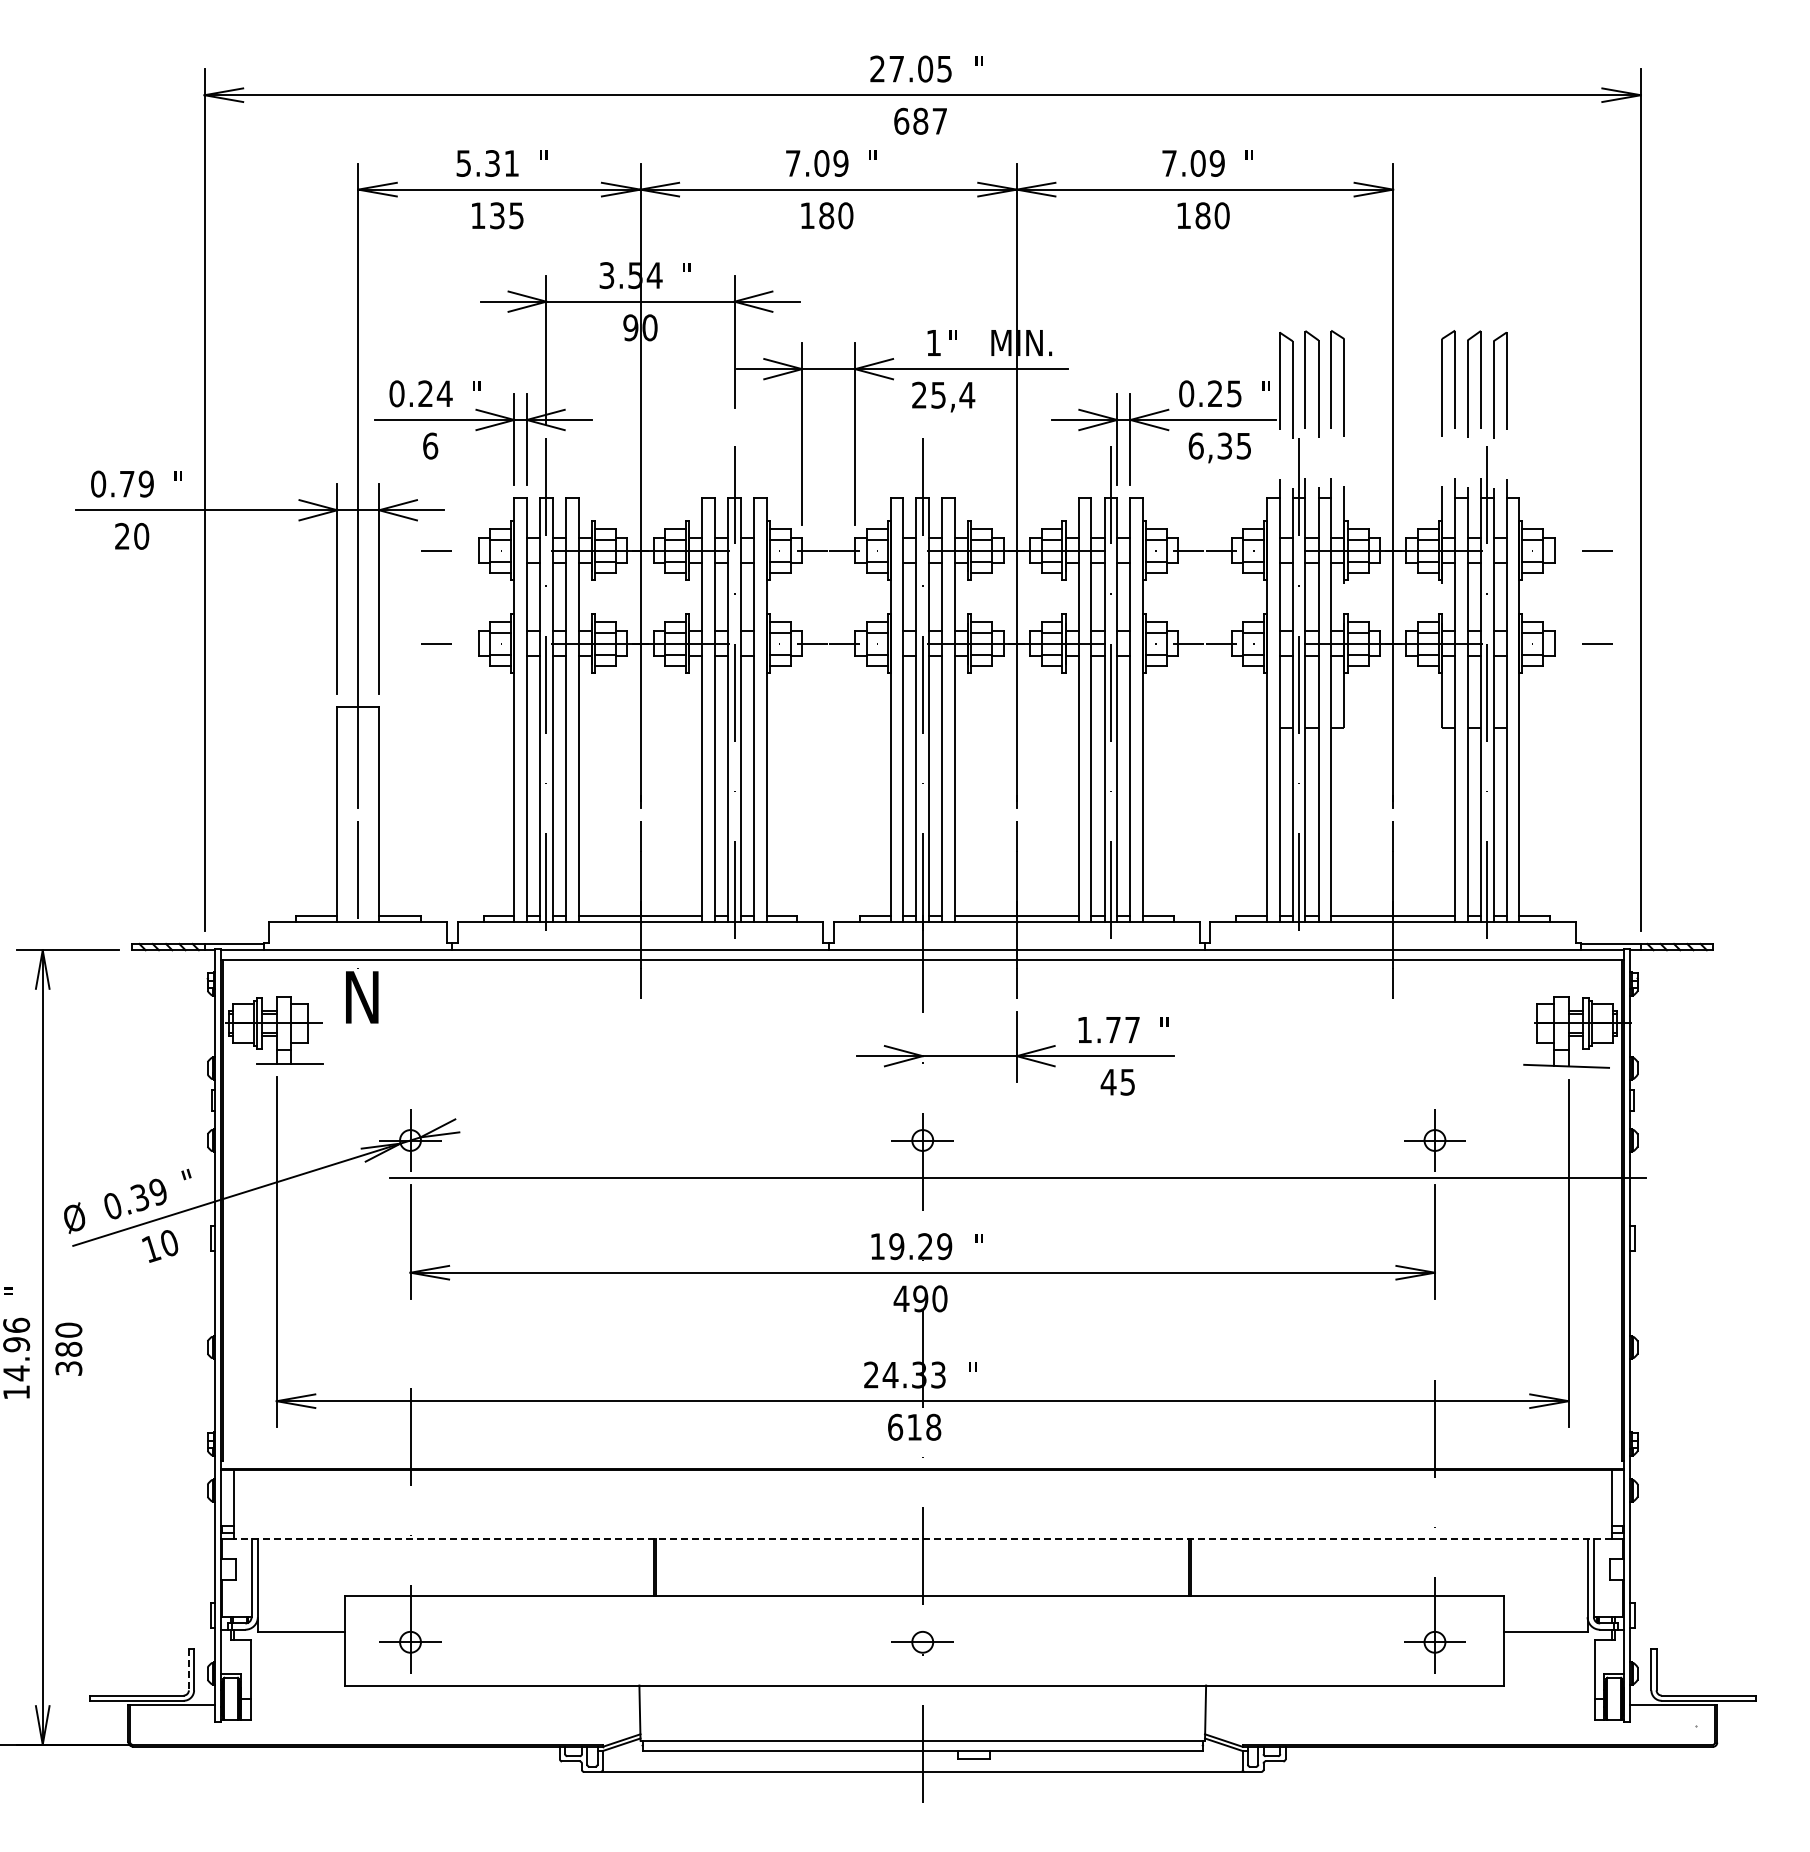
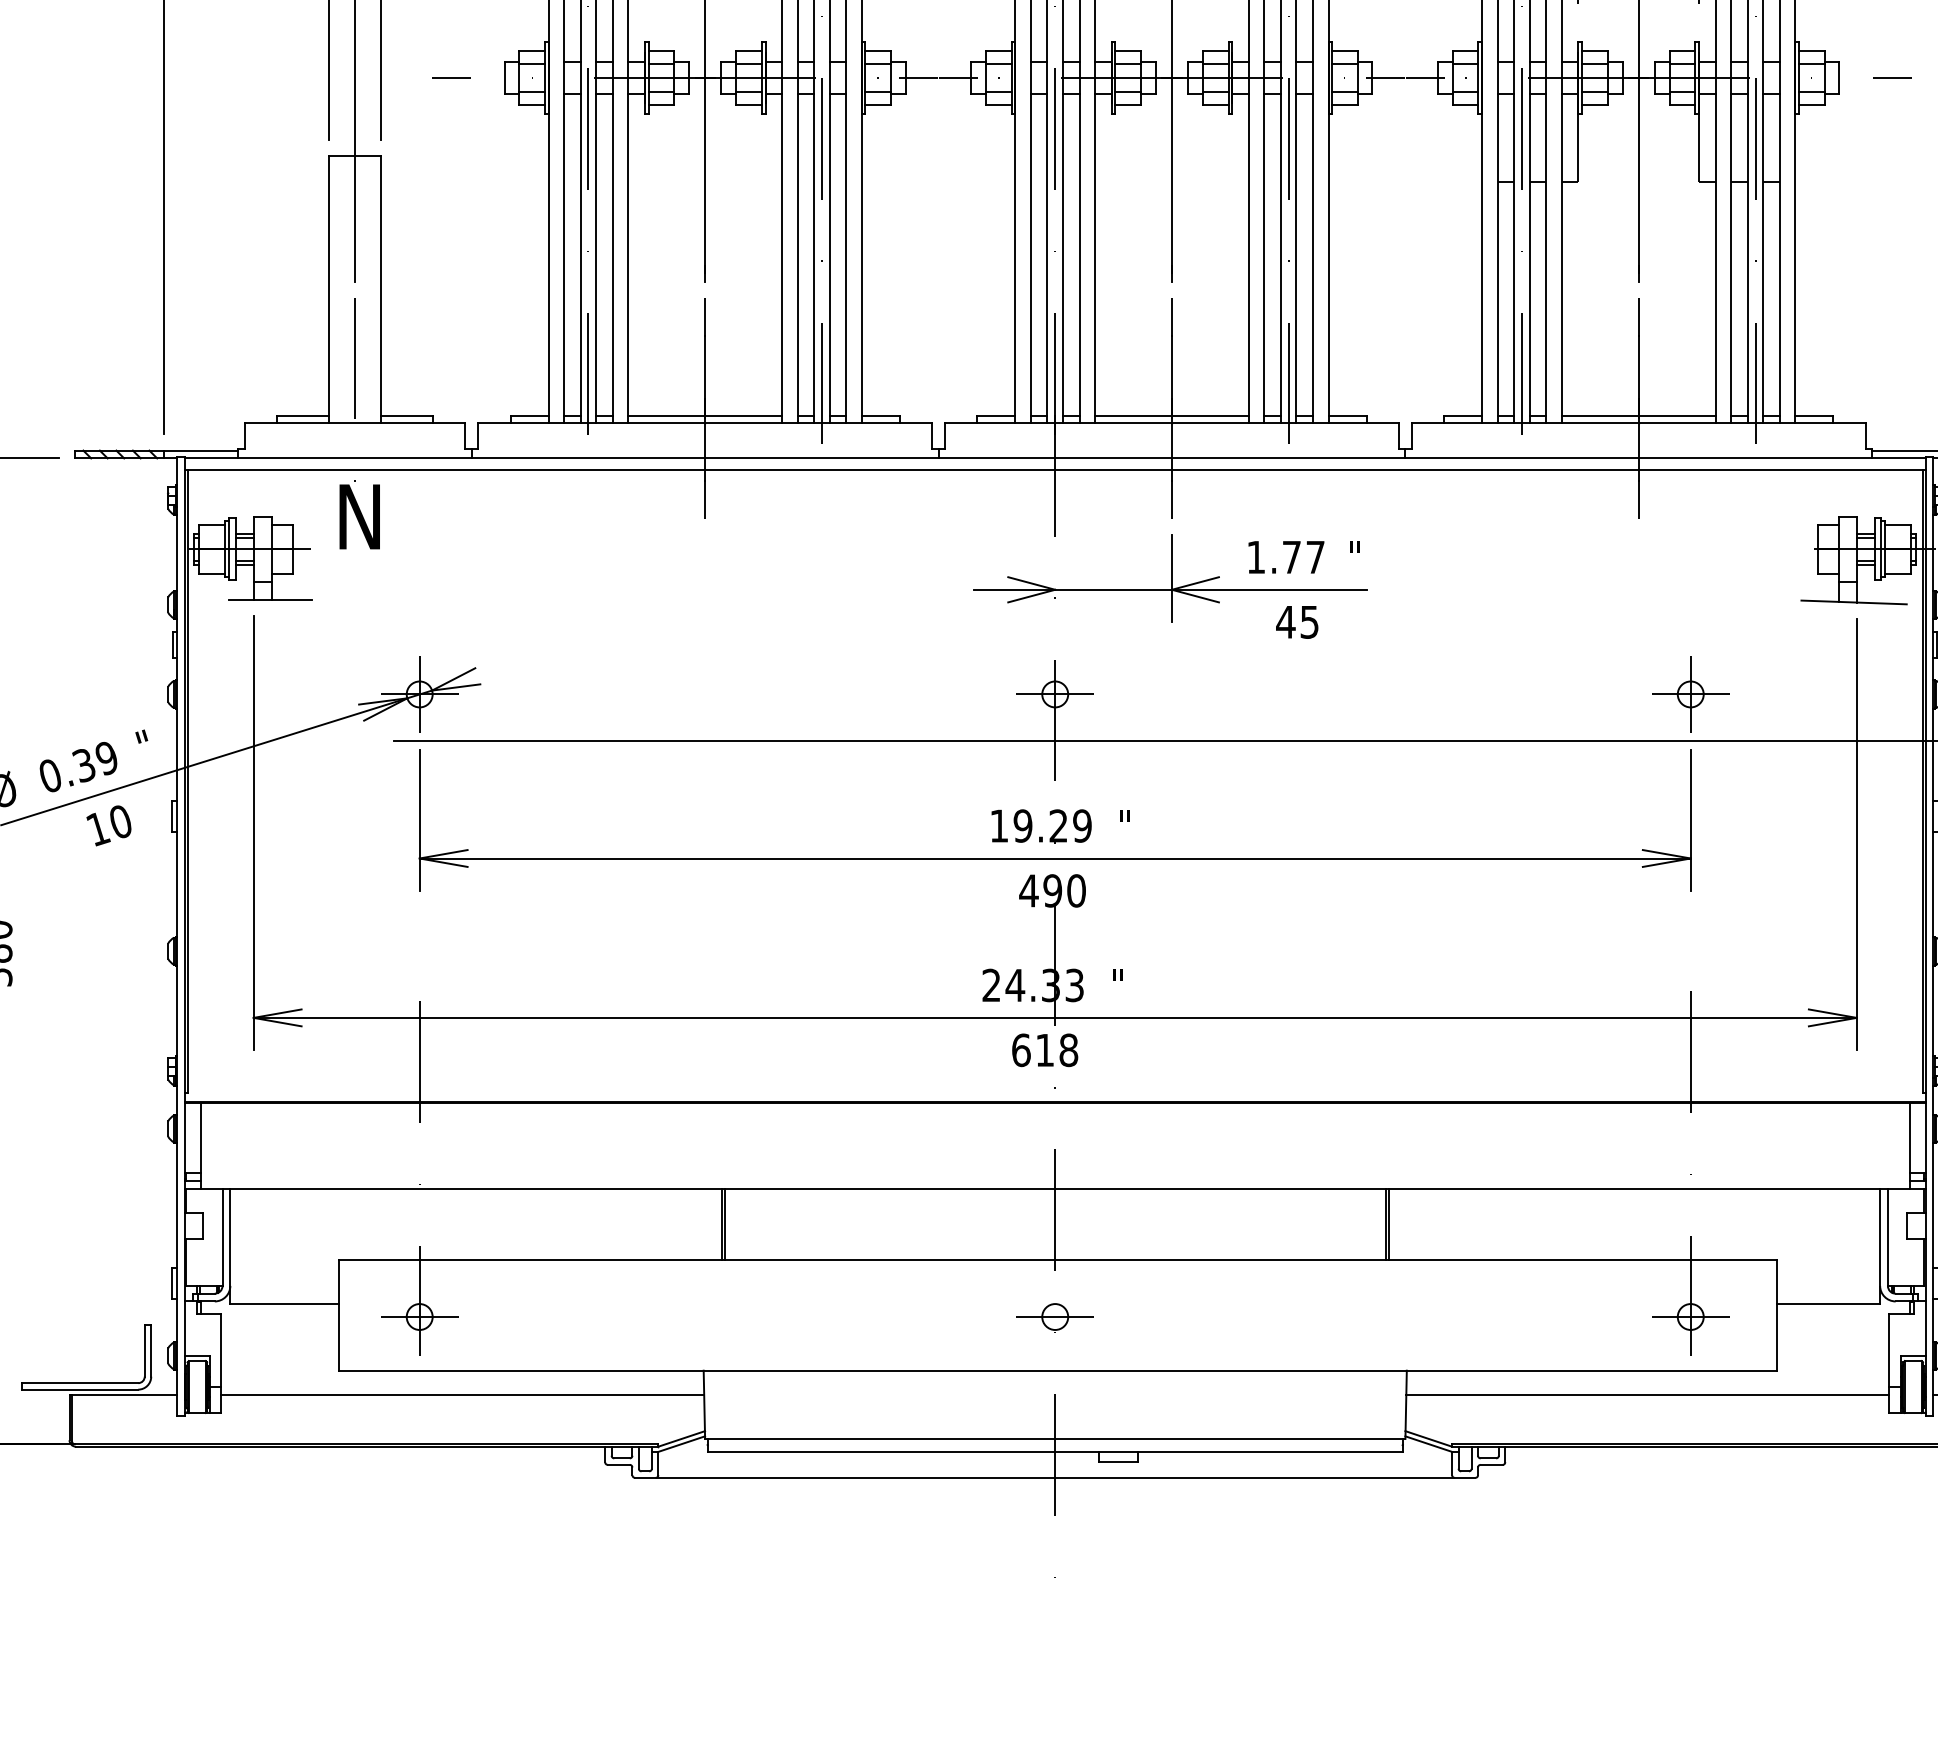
line: (922, 1538) -> (1054, 1188), dashed -> solid
line: (188, 1669) -> (144, 1350), dashed -> solid
line: (444, 1705) -> (461, 1395), added
line: (1399, 1705) -> (1646, 1395), added

